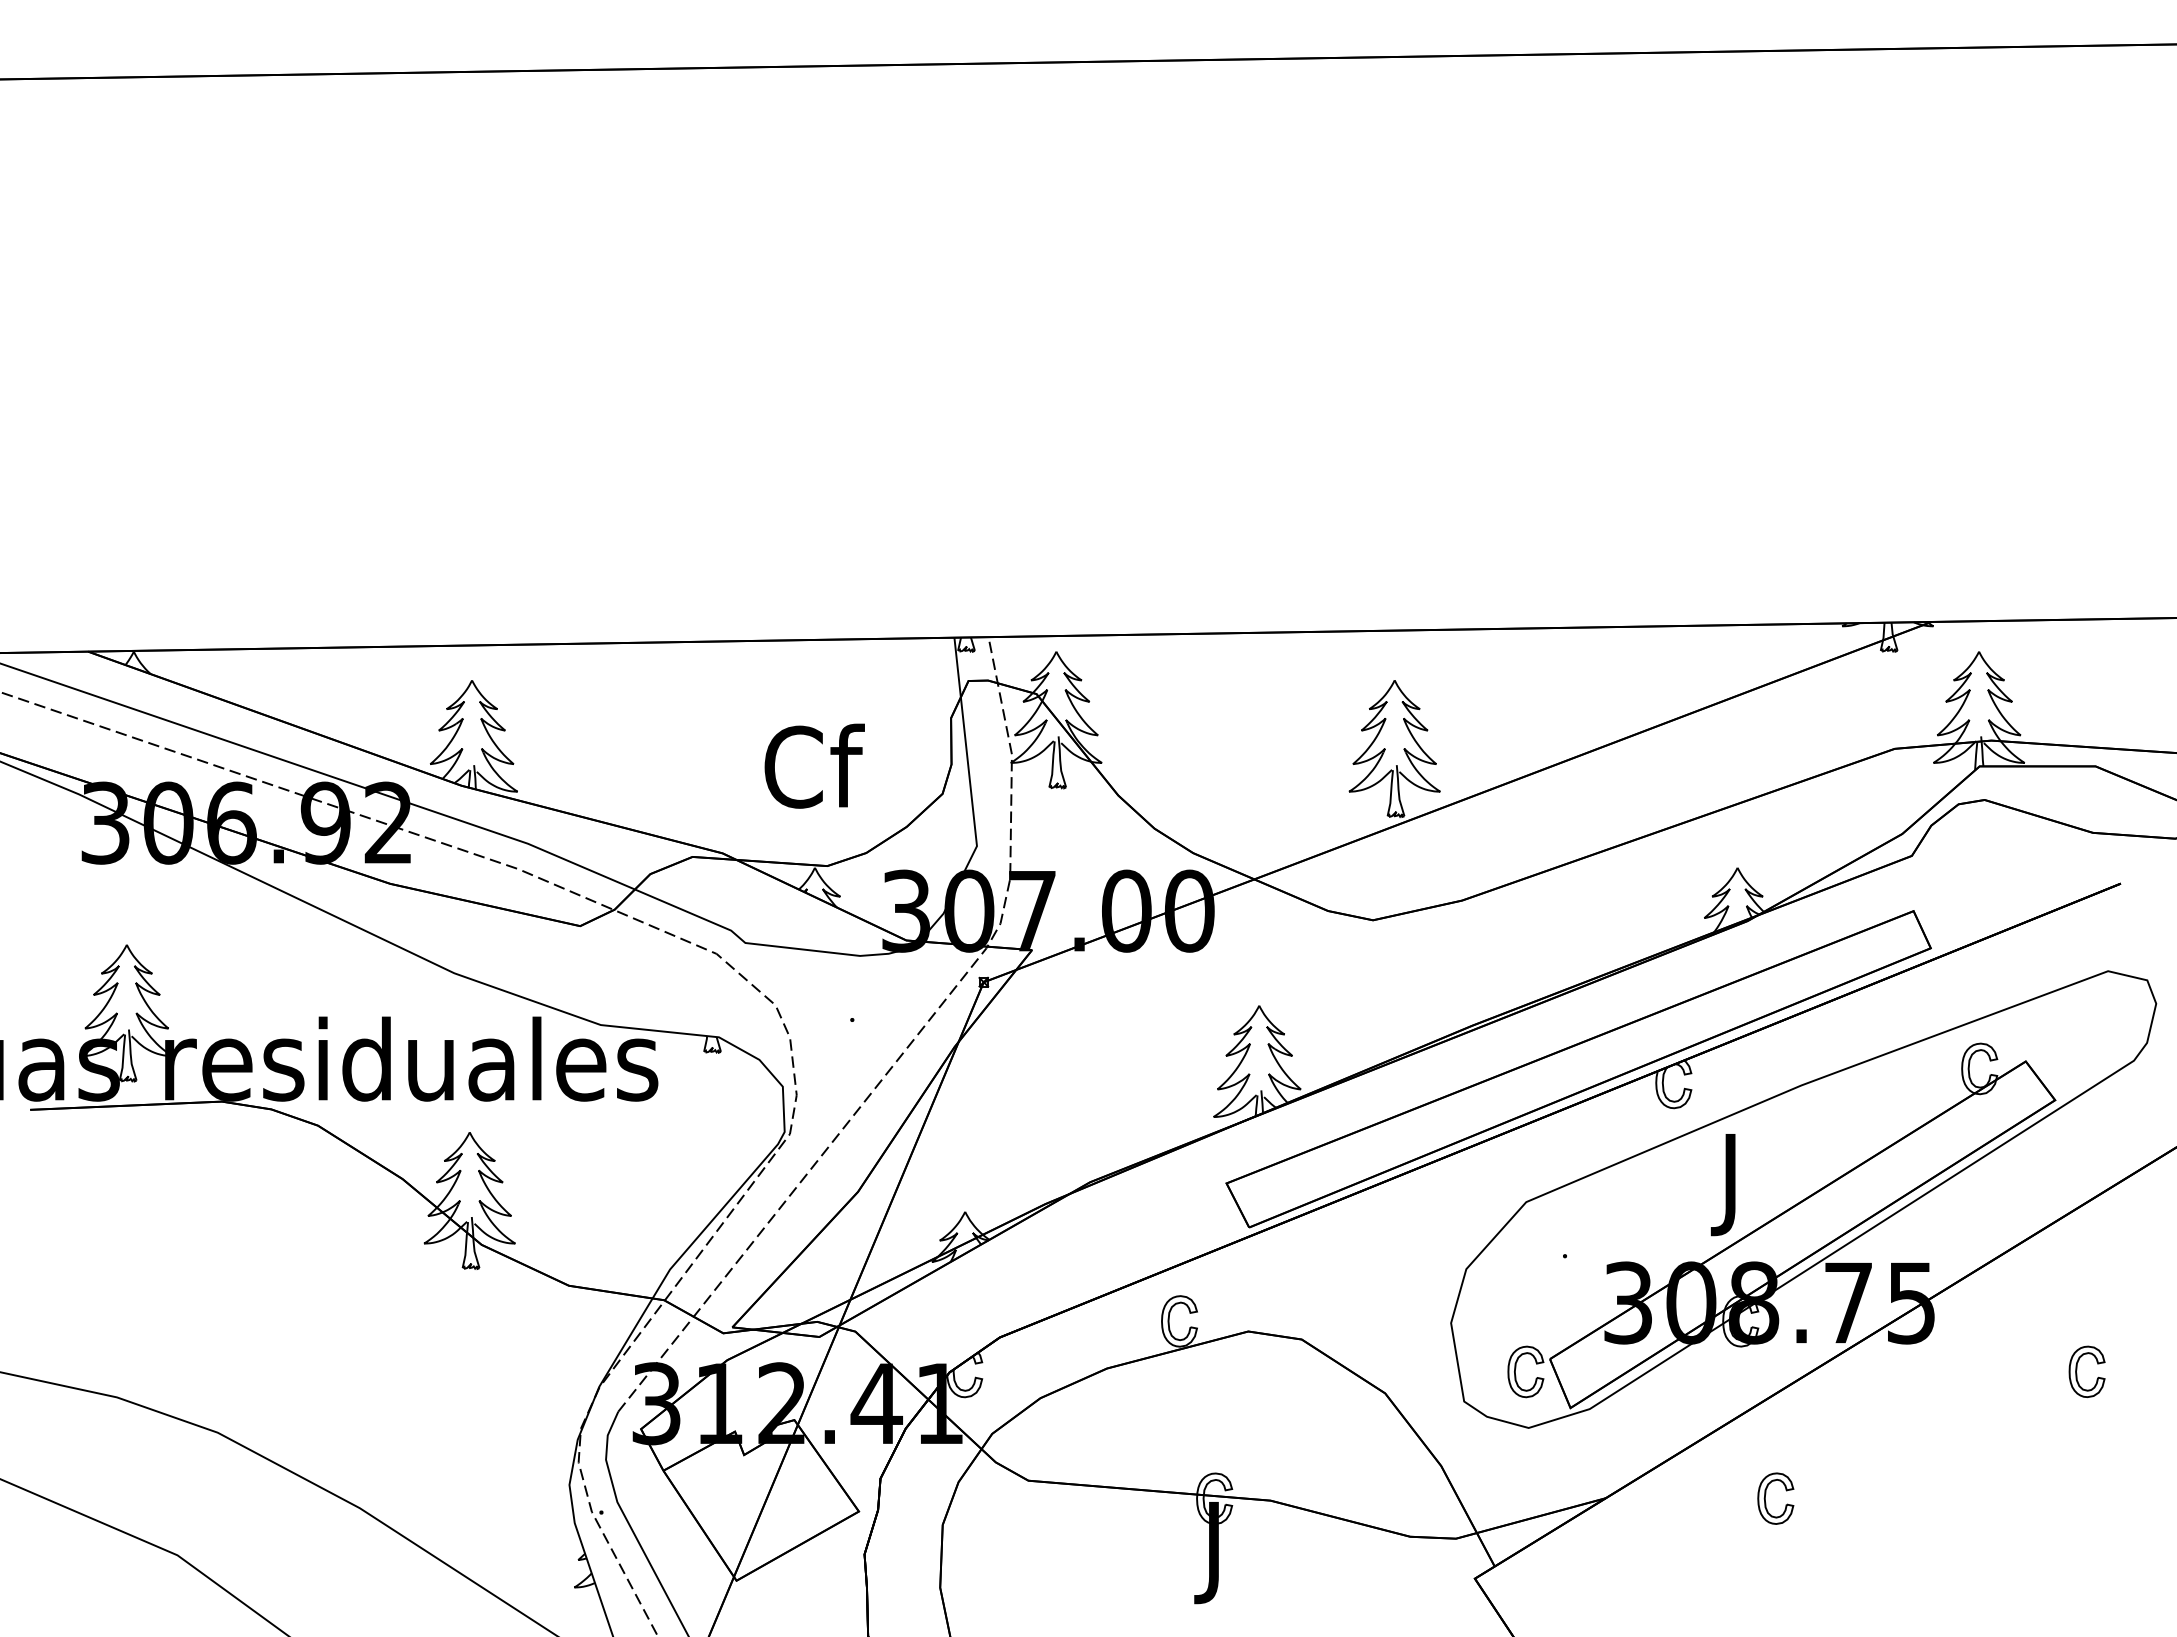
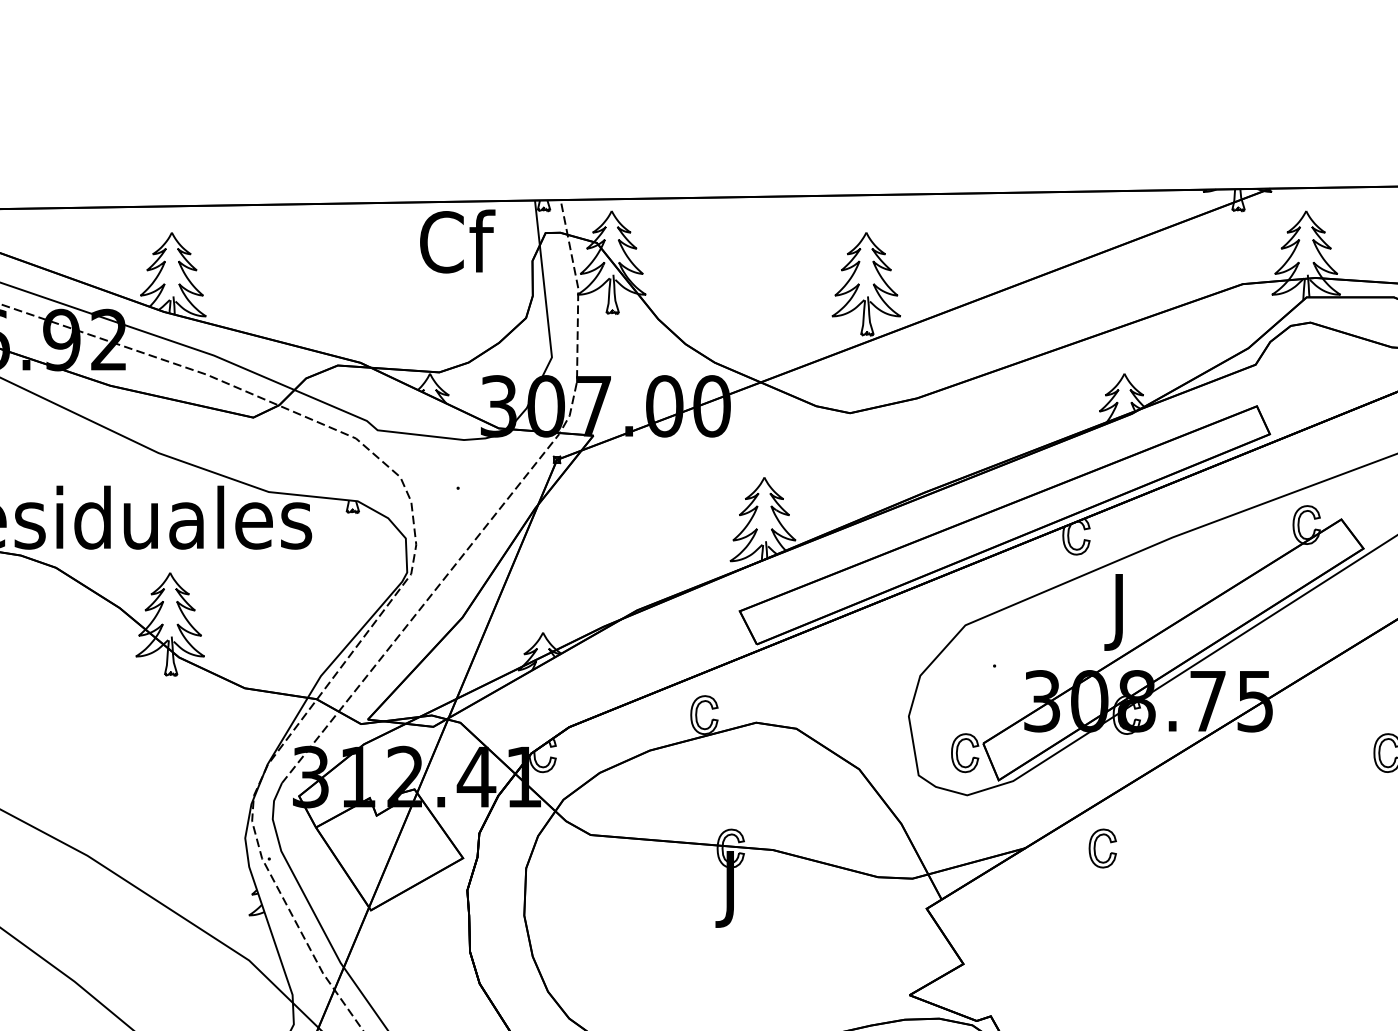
text: (814, 765) -> (457, 240), moved
part: (1766, 1494) -> (1095, 845), moved

